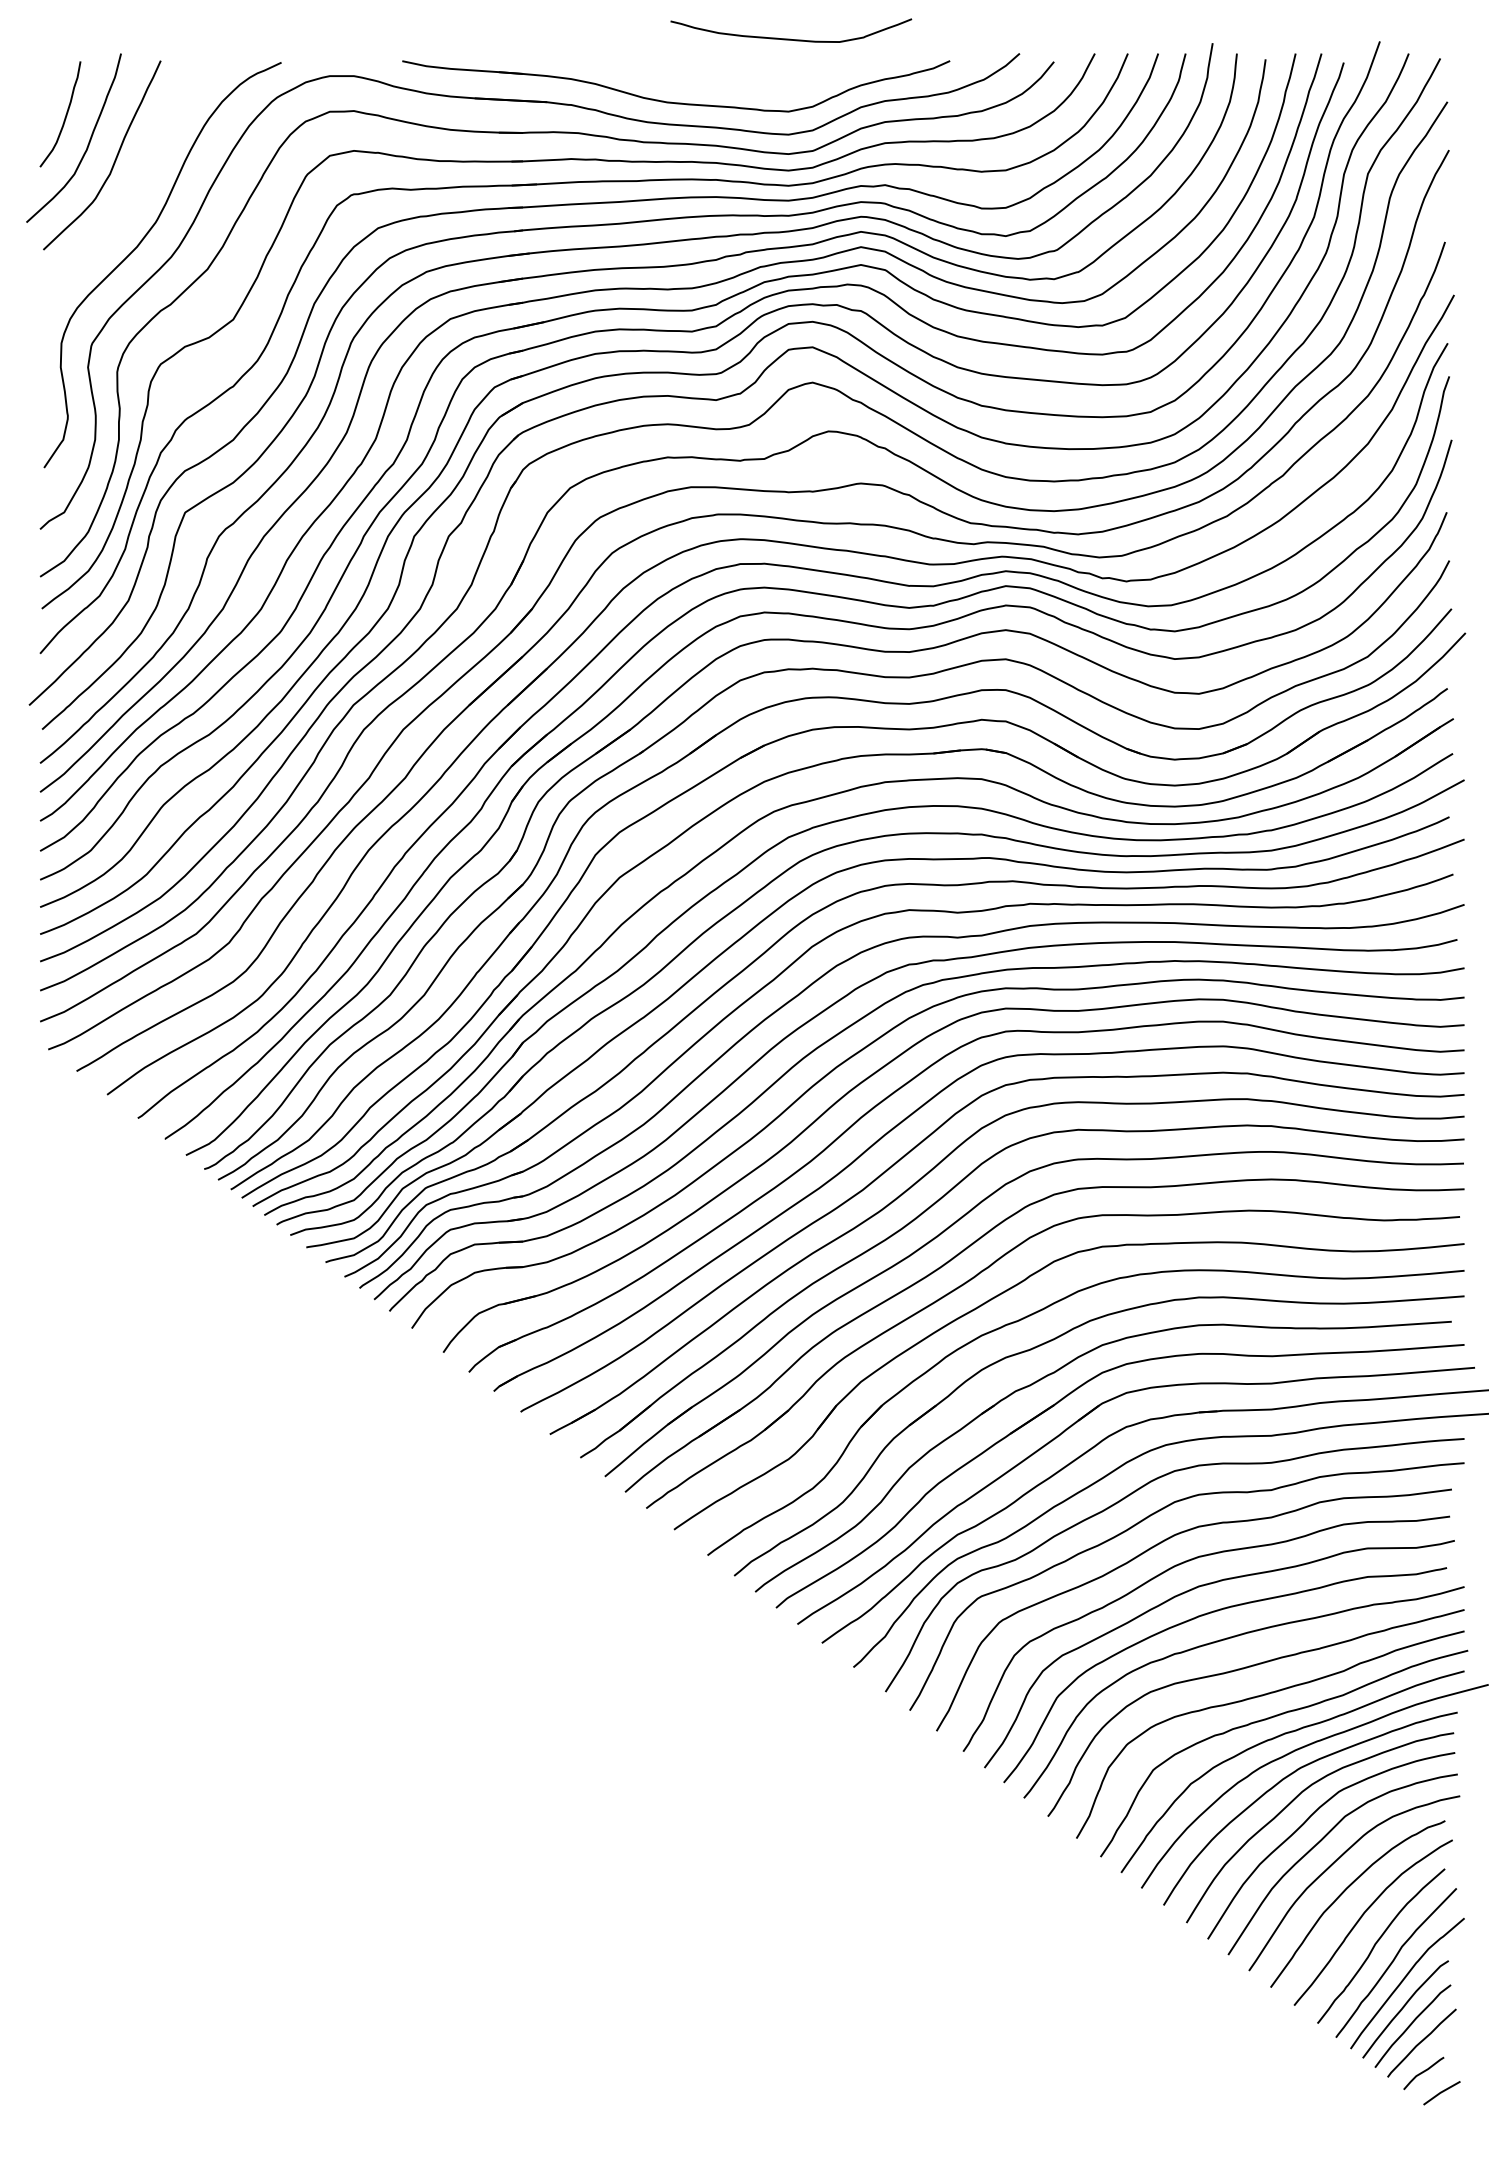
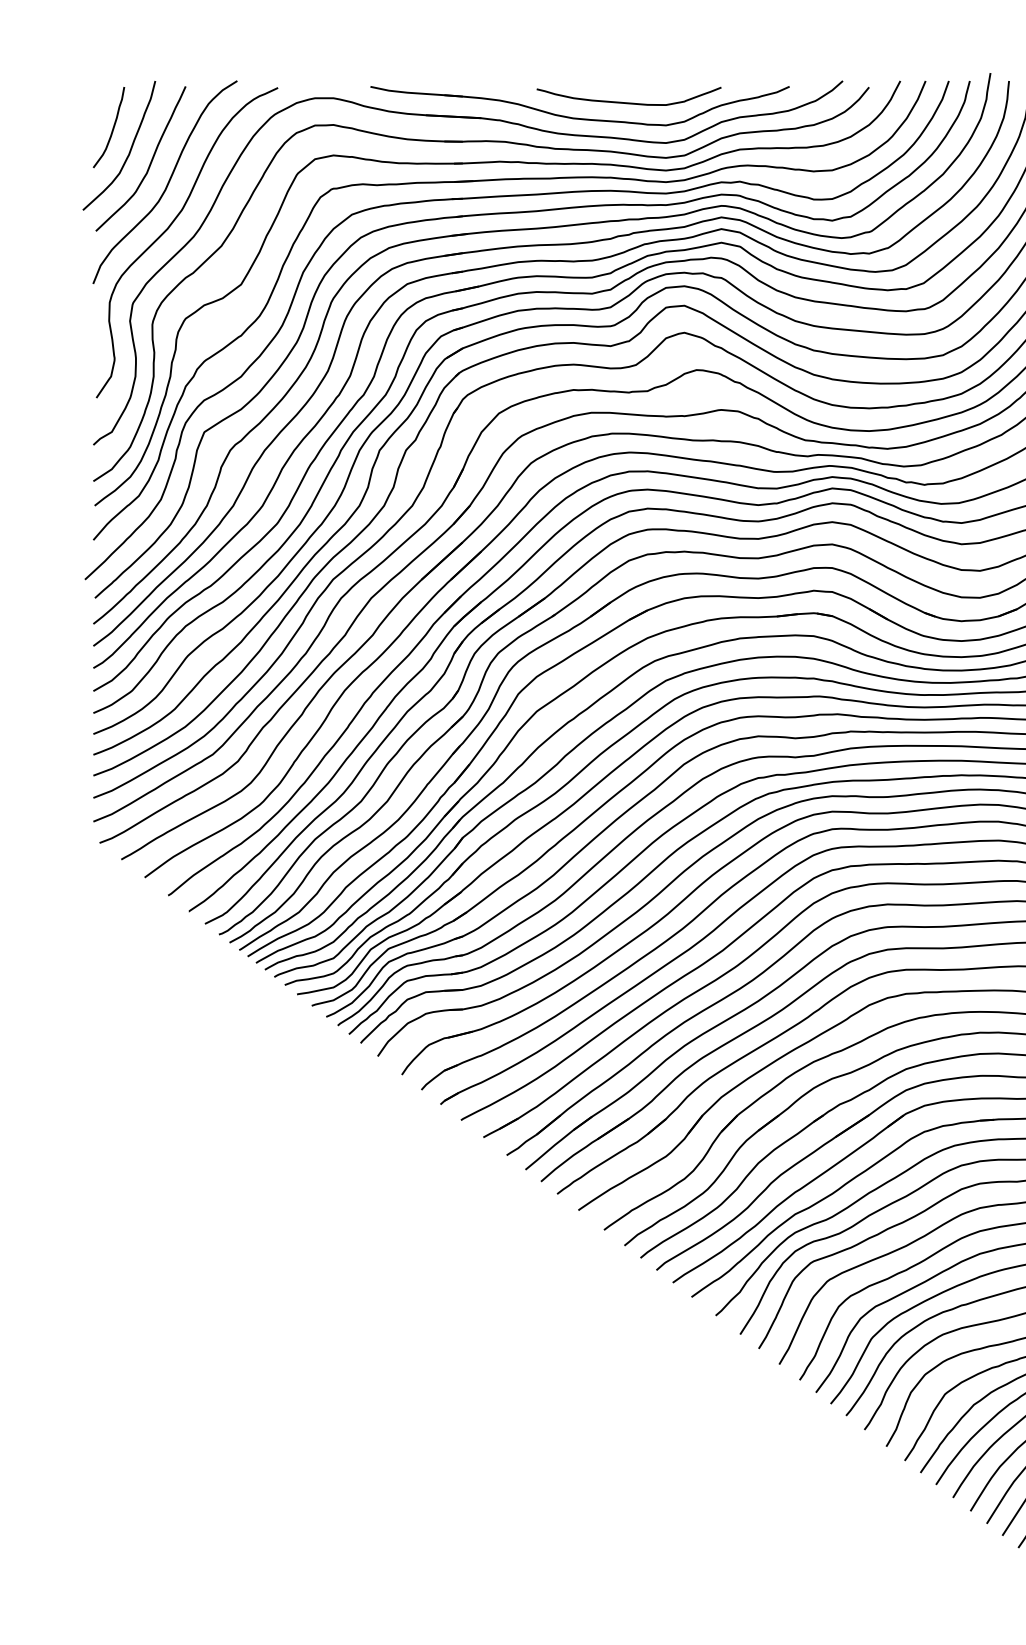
curve: (790, 38) -> (628, 102), moved
curve: (137, 186) -> (167, 182), added

